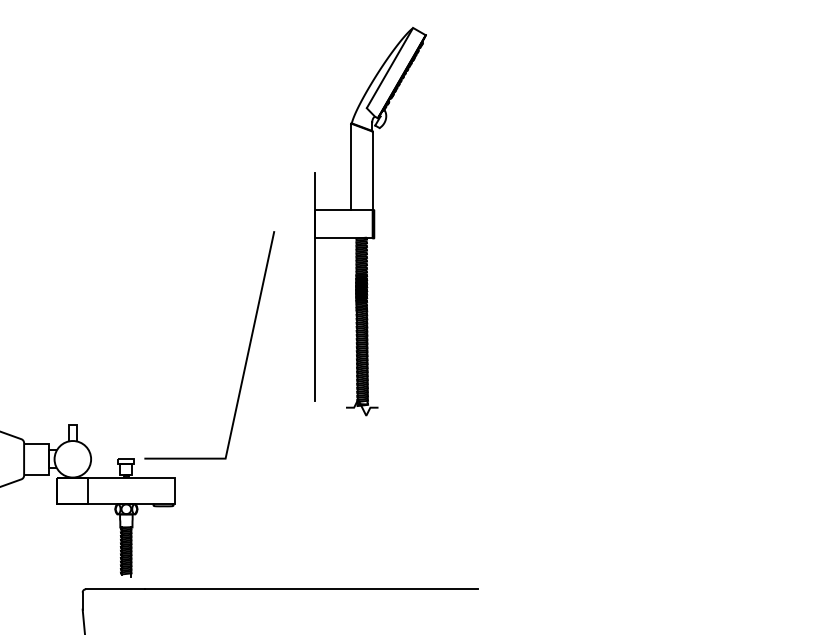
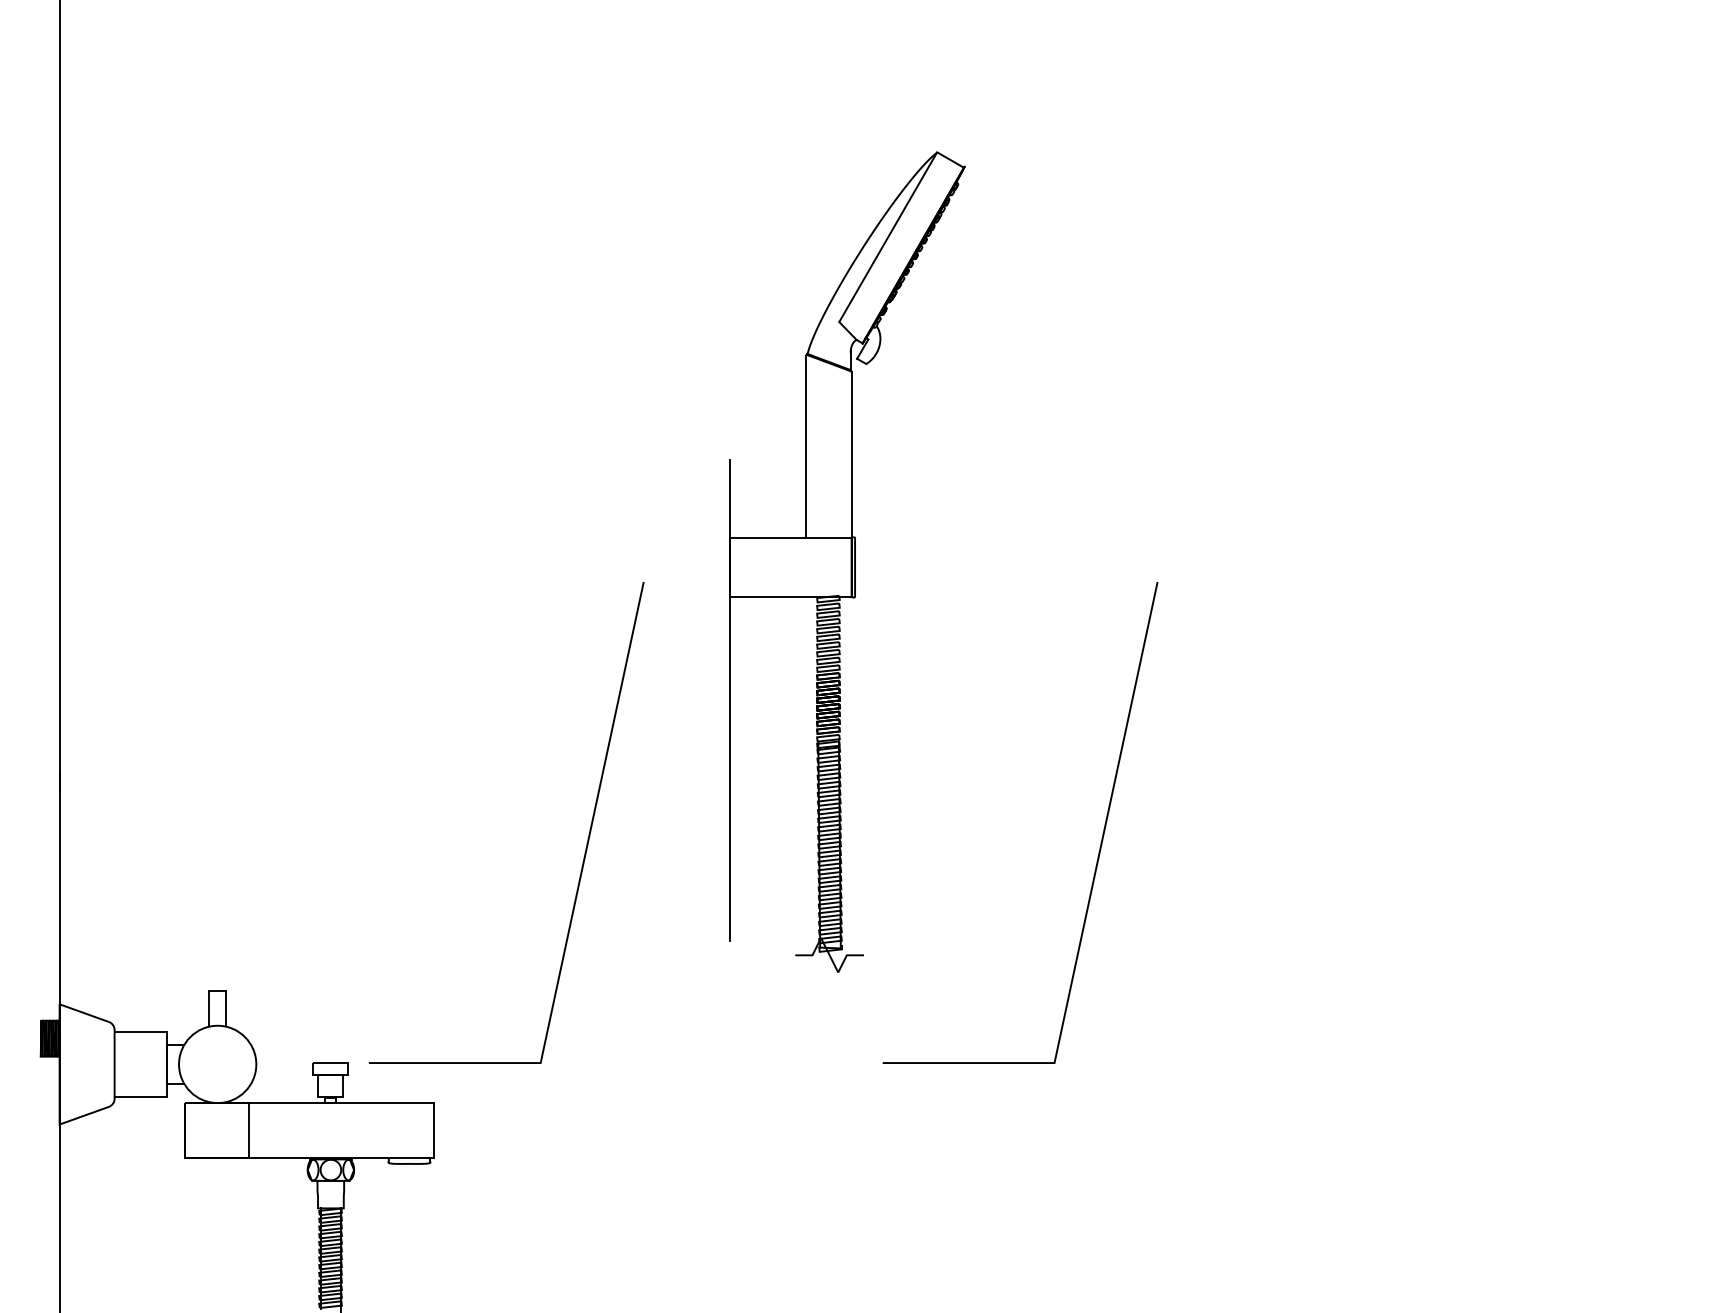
line: (490, 350) -> (1100, 834), added

